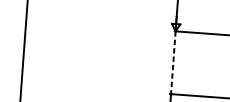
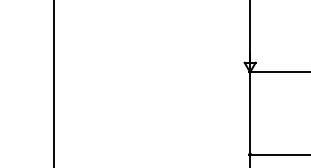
line: (173, 62) -> (250, 113), dashed -> solid

